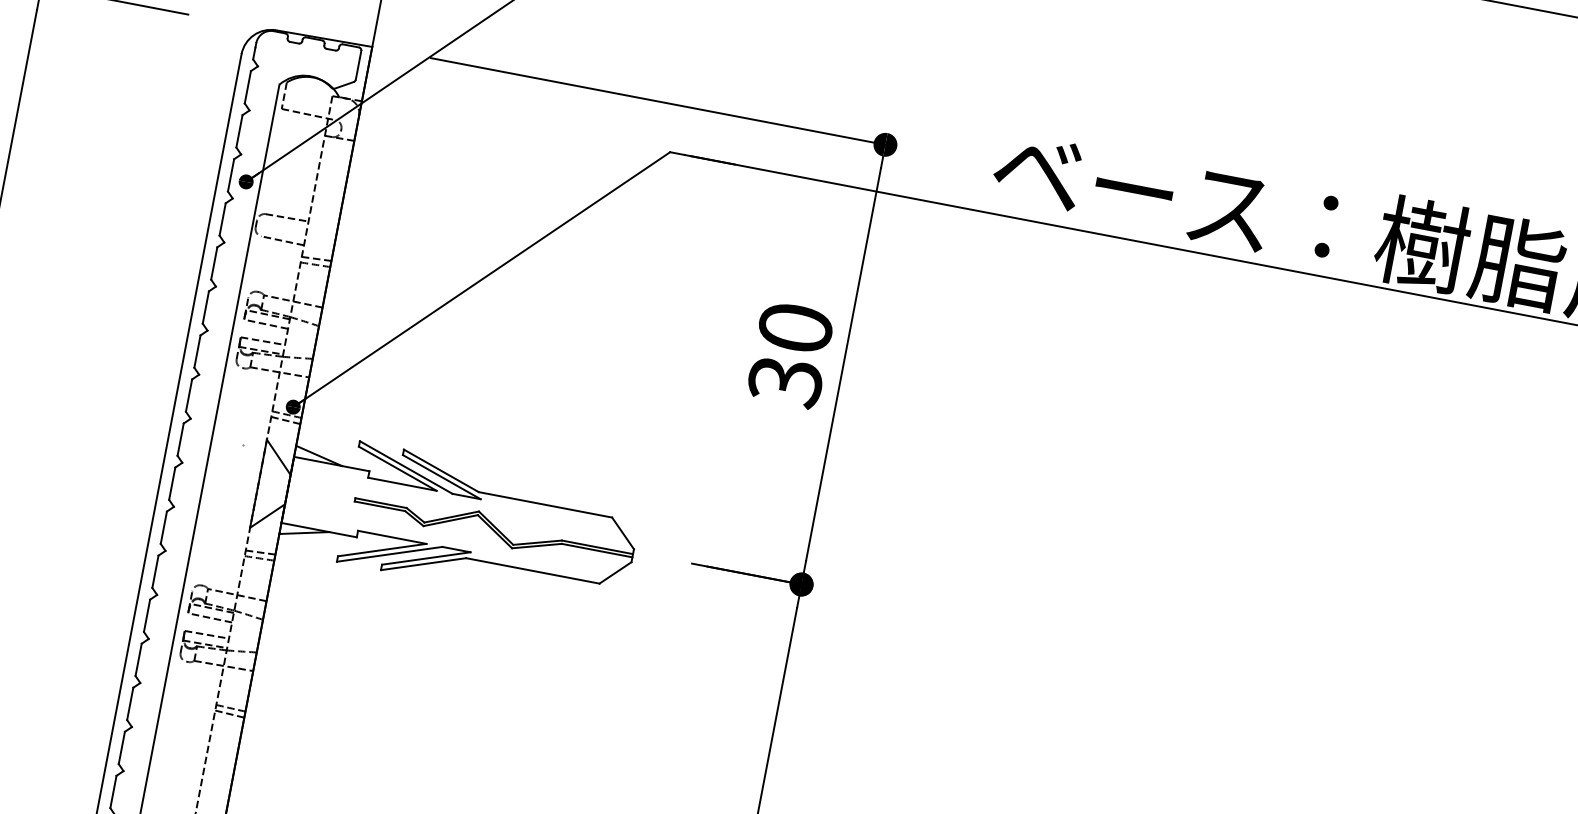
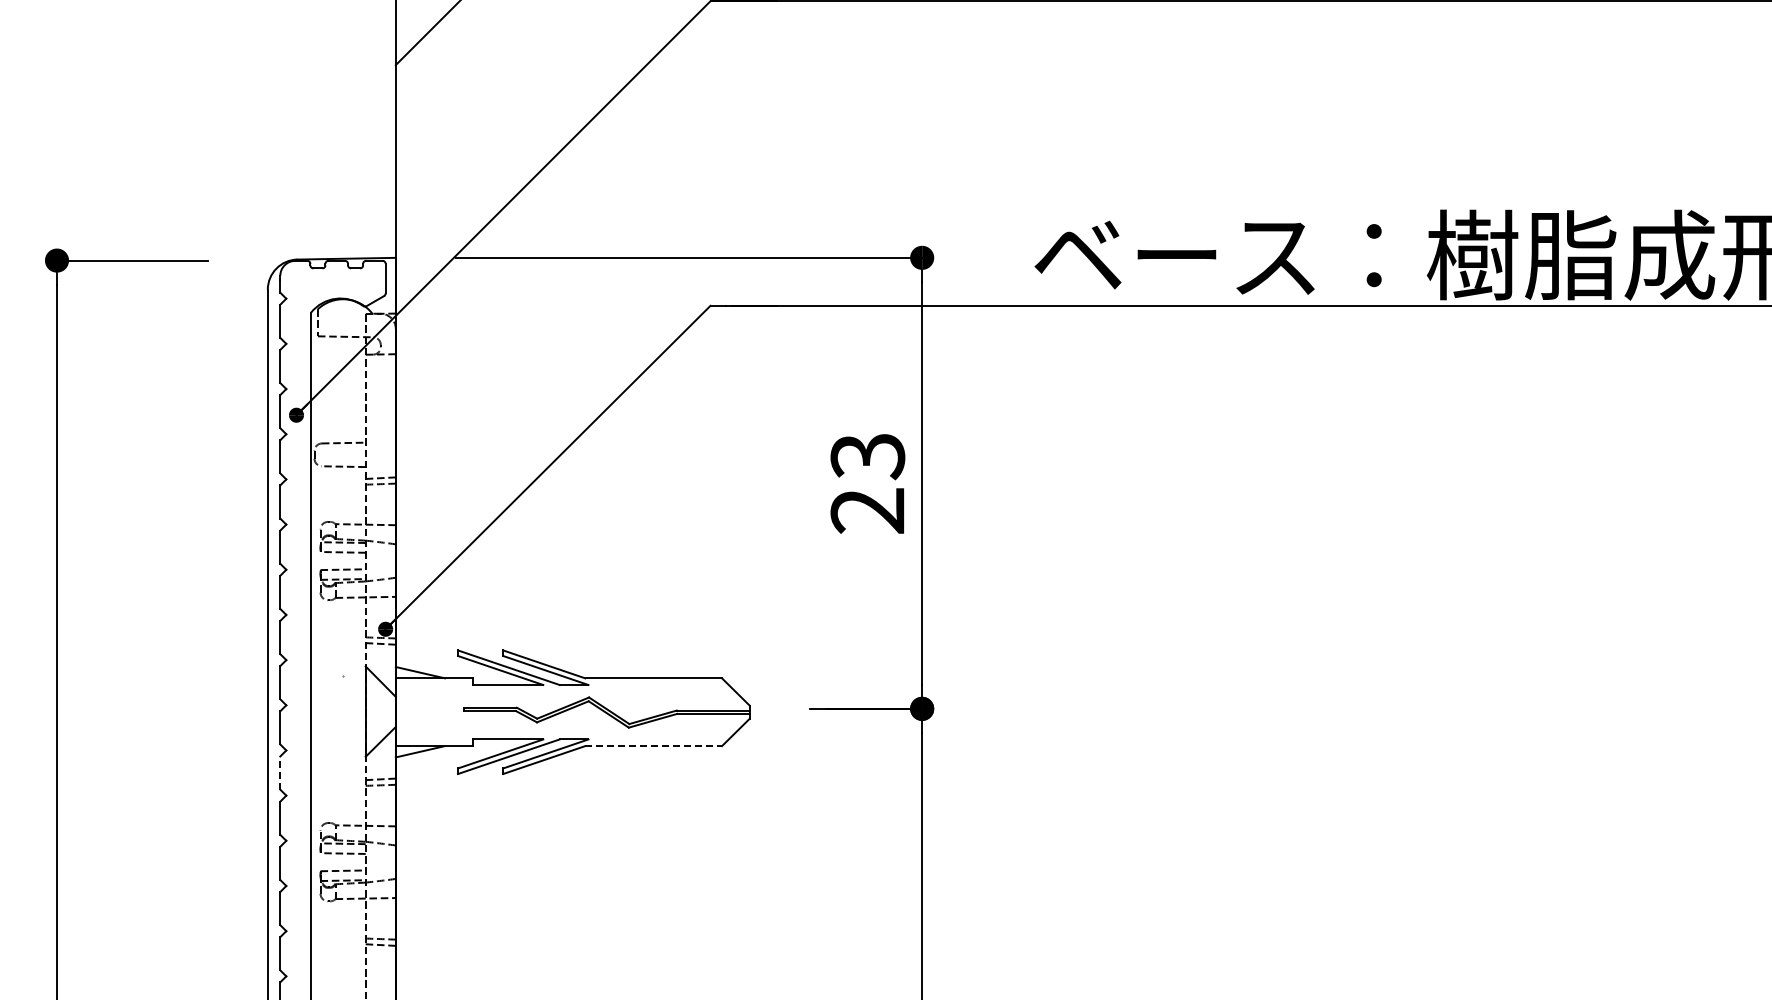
text: (790, 354) -> (867, 483), 30 -> 23
line: (163, 528) -> (280, 773), solid -> dashed
line: (533, 571) -> (654, 746), solid -> dashed

